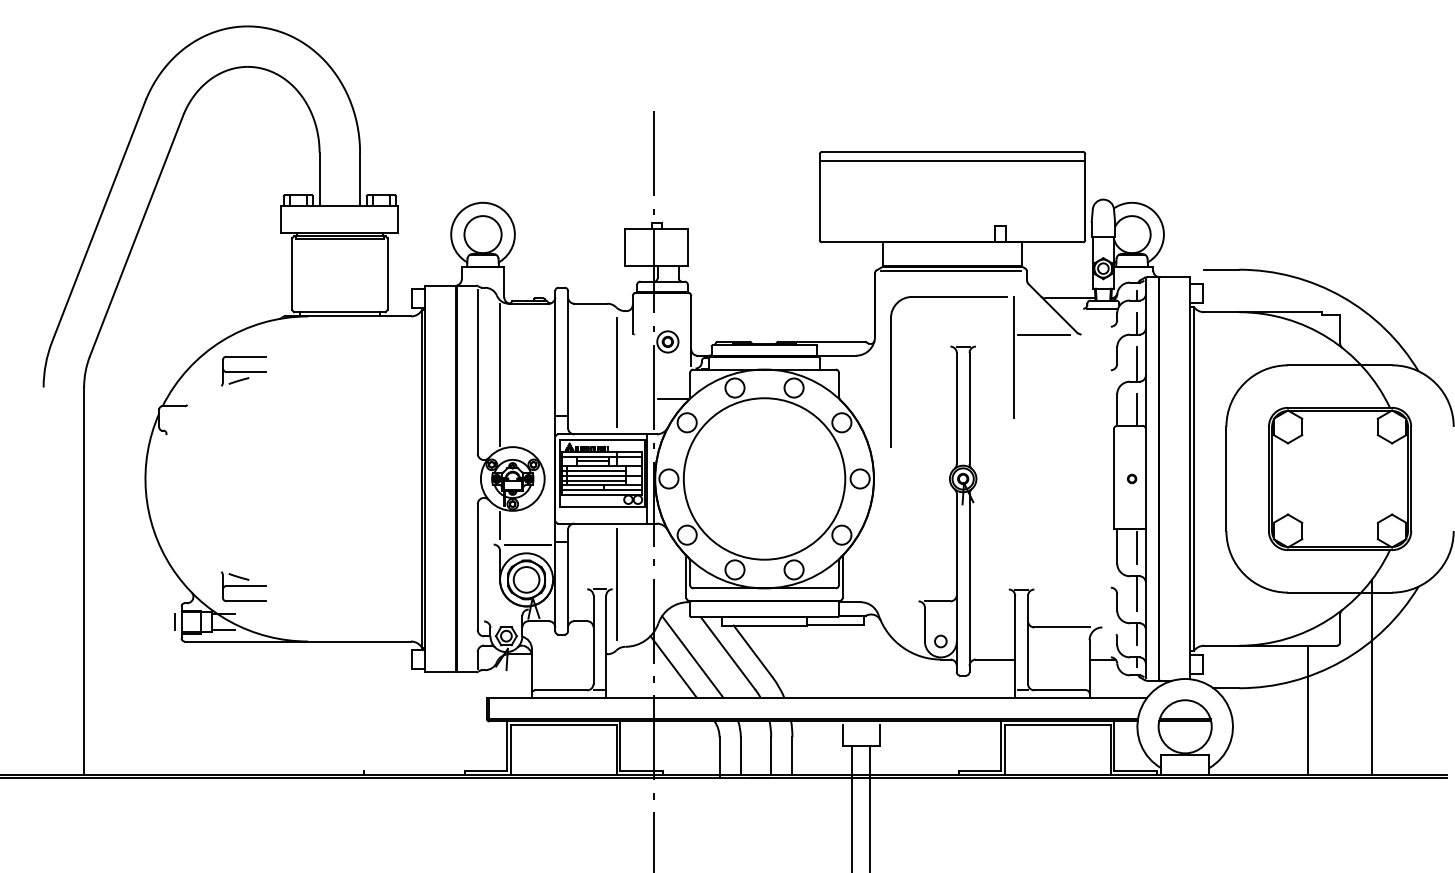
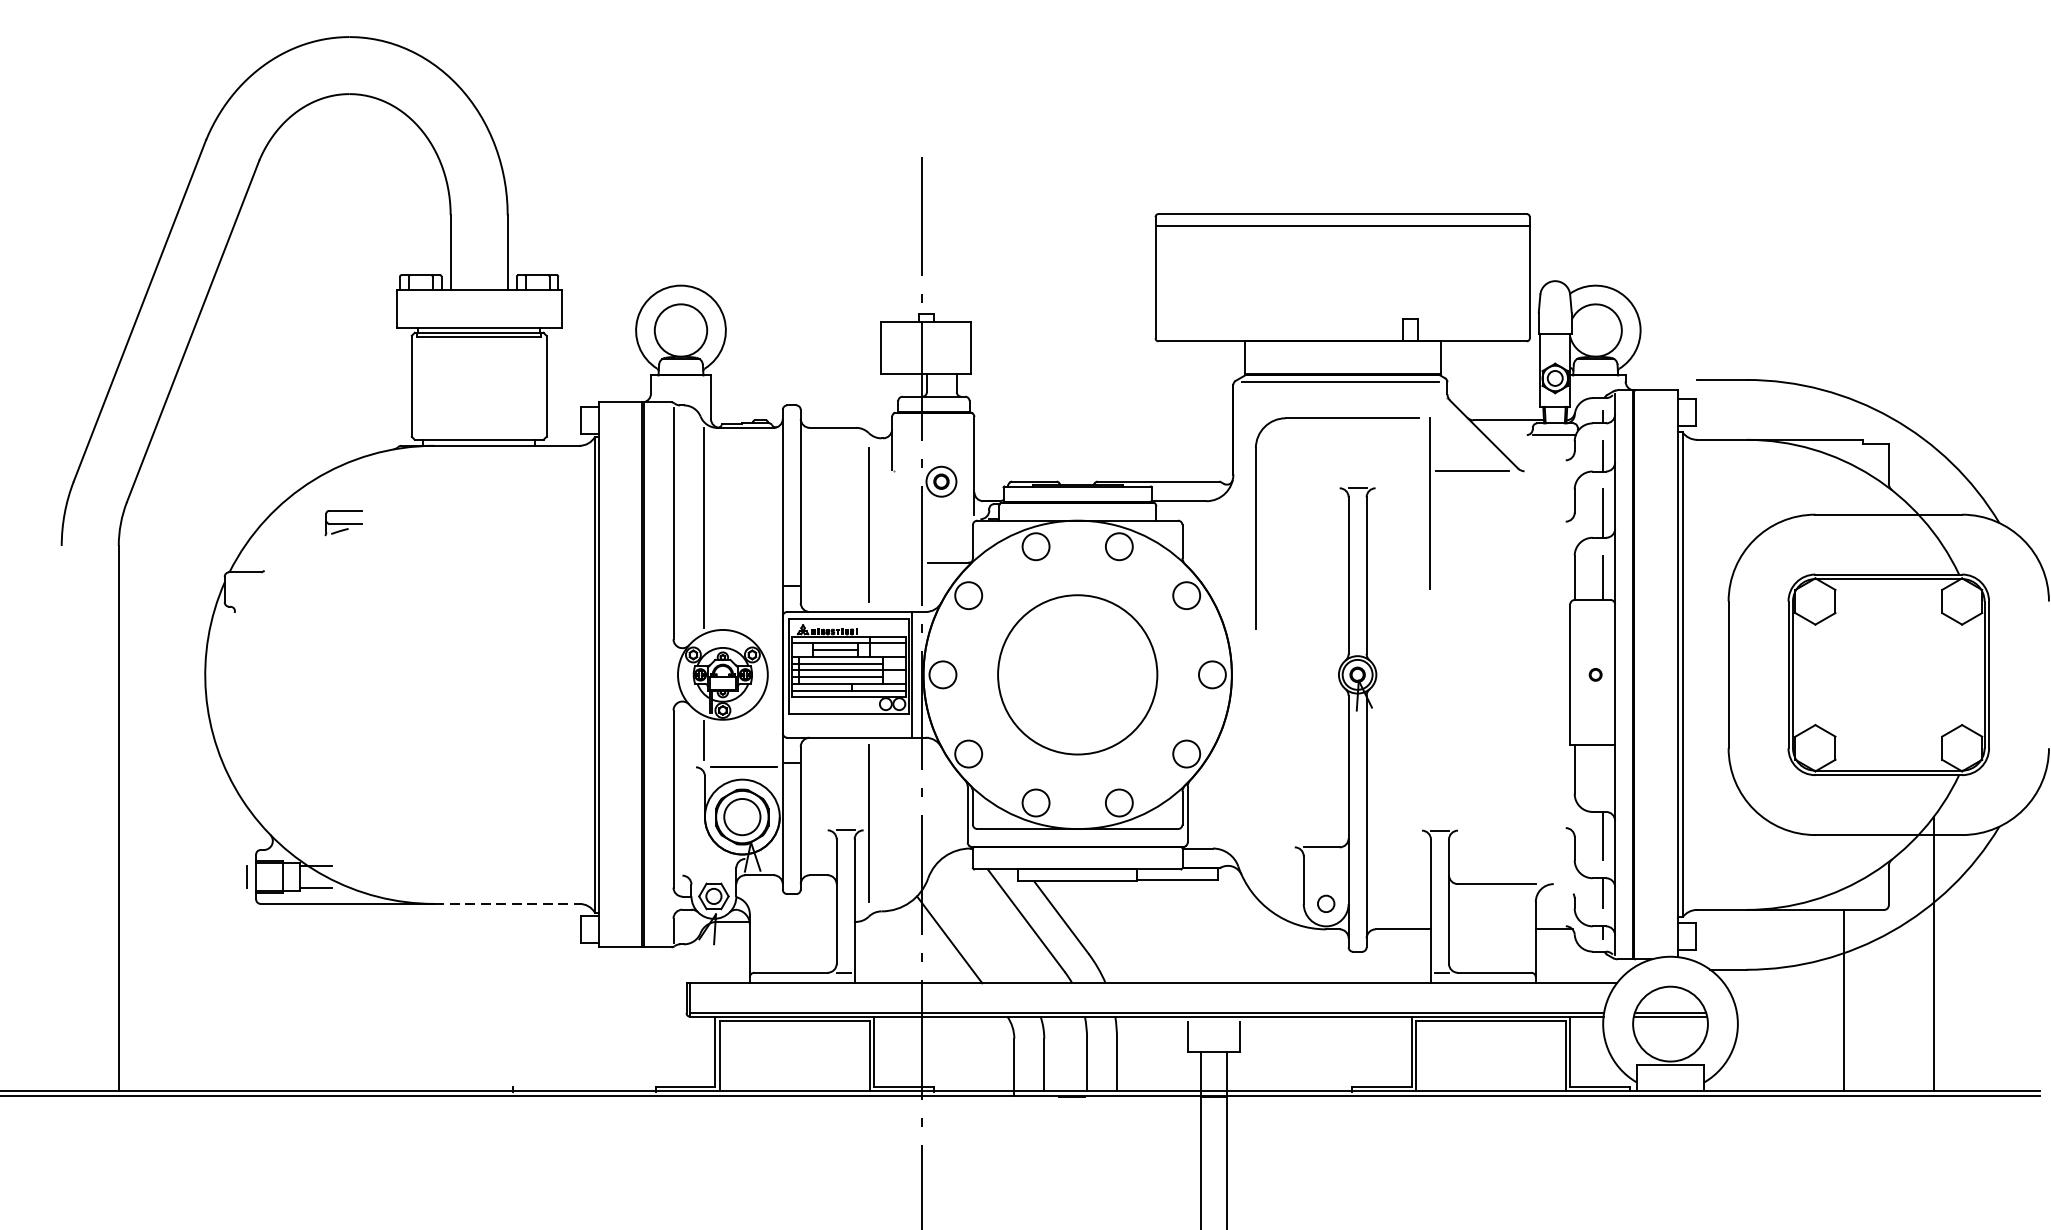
part: (243, 371) -> (343, 523), size x0.6
circle: (764, 478) -> (1077, 674), size x0.7
line: (1137, 547) -> (1603, 771), removed
part: (243, 586) -> (343, 826), removed
line: (359, 641) -> (506, 903), solid -> dashed
line: (692, 656) -> (976, 925), removed

